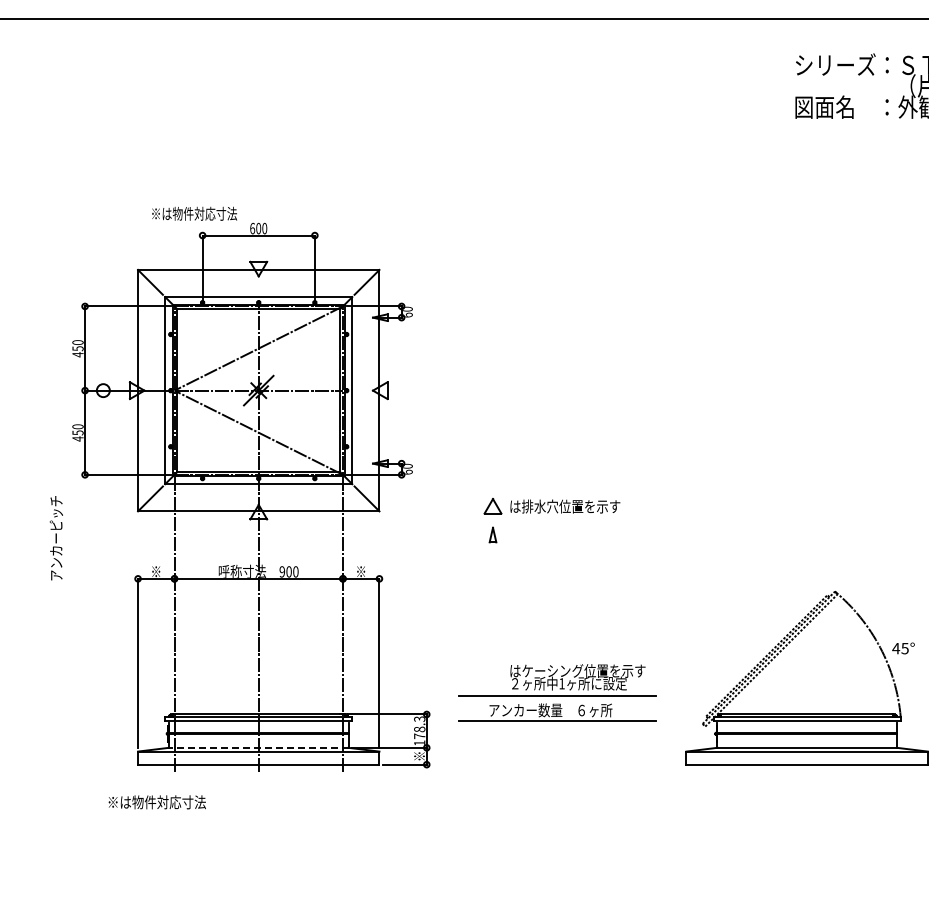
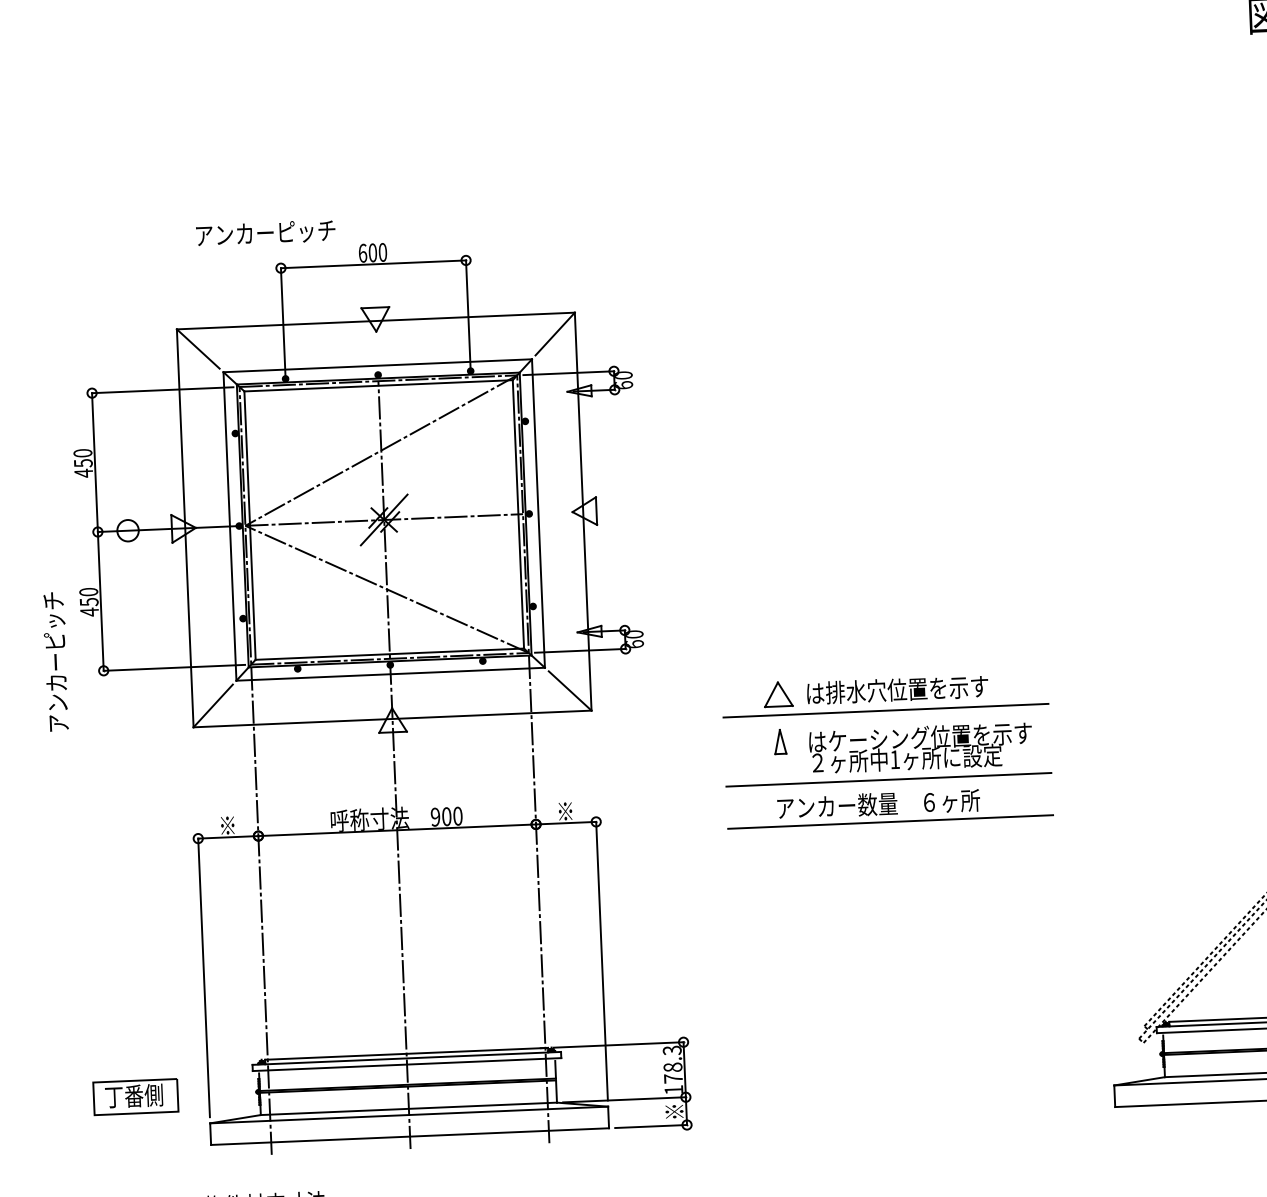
text: (194, 213) -> (266, 232), ※は物件対応寸法 -> アンカーピッチ
line: (557, 518) -> (885, 710), added
text: (55, 538) -> (54, 662), moved
part: (557, 692) -> (888, 774), moved
part: (93, 733) -> (135, 1096), added
line: (258, 747) -> (408, 1108), dashed -> solid

